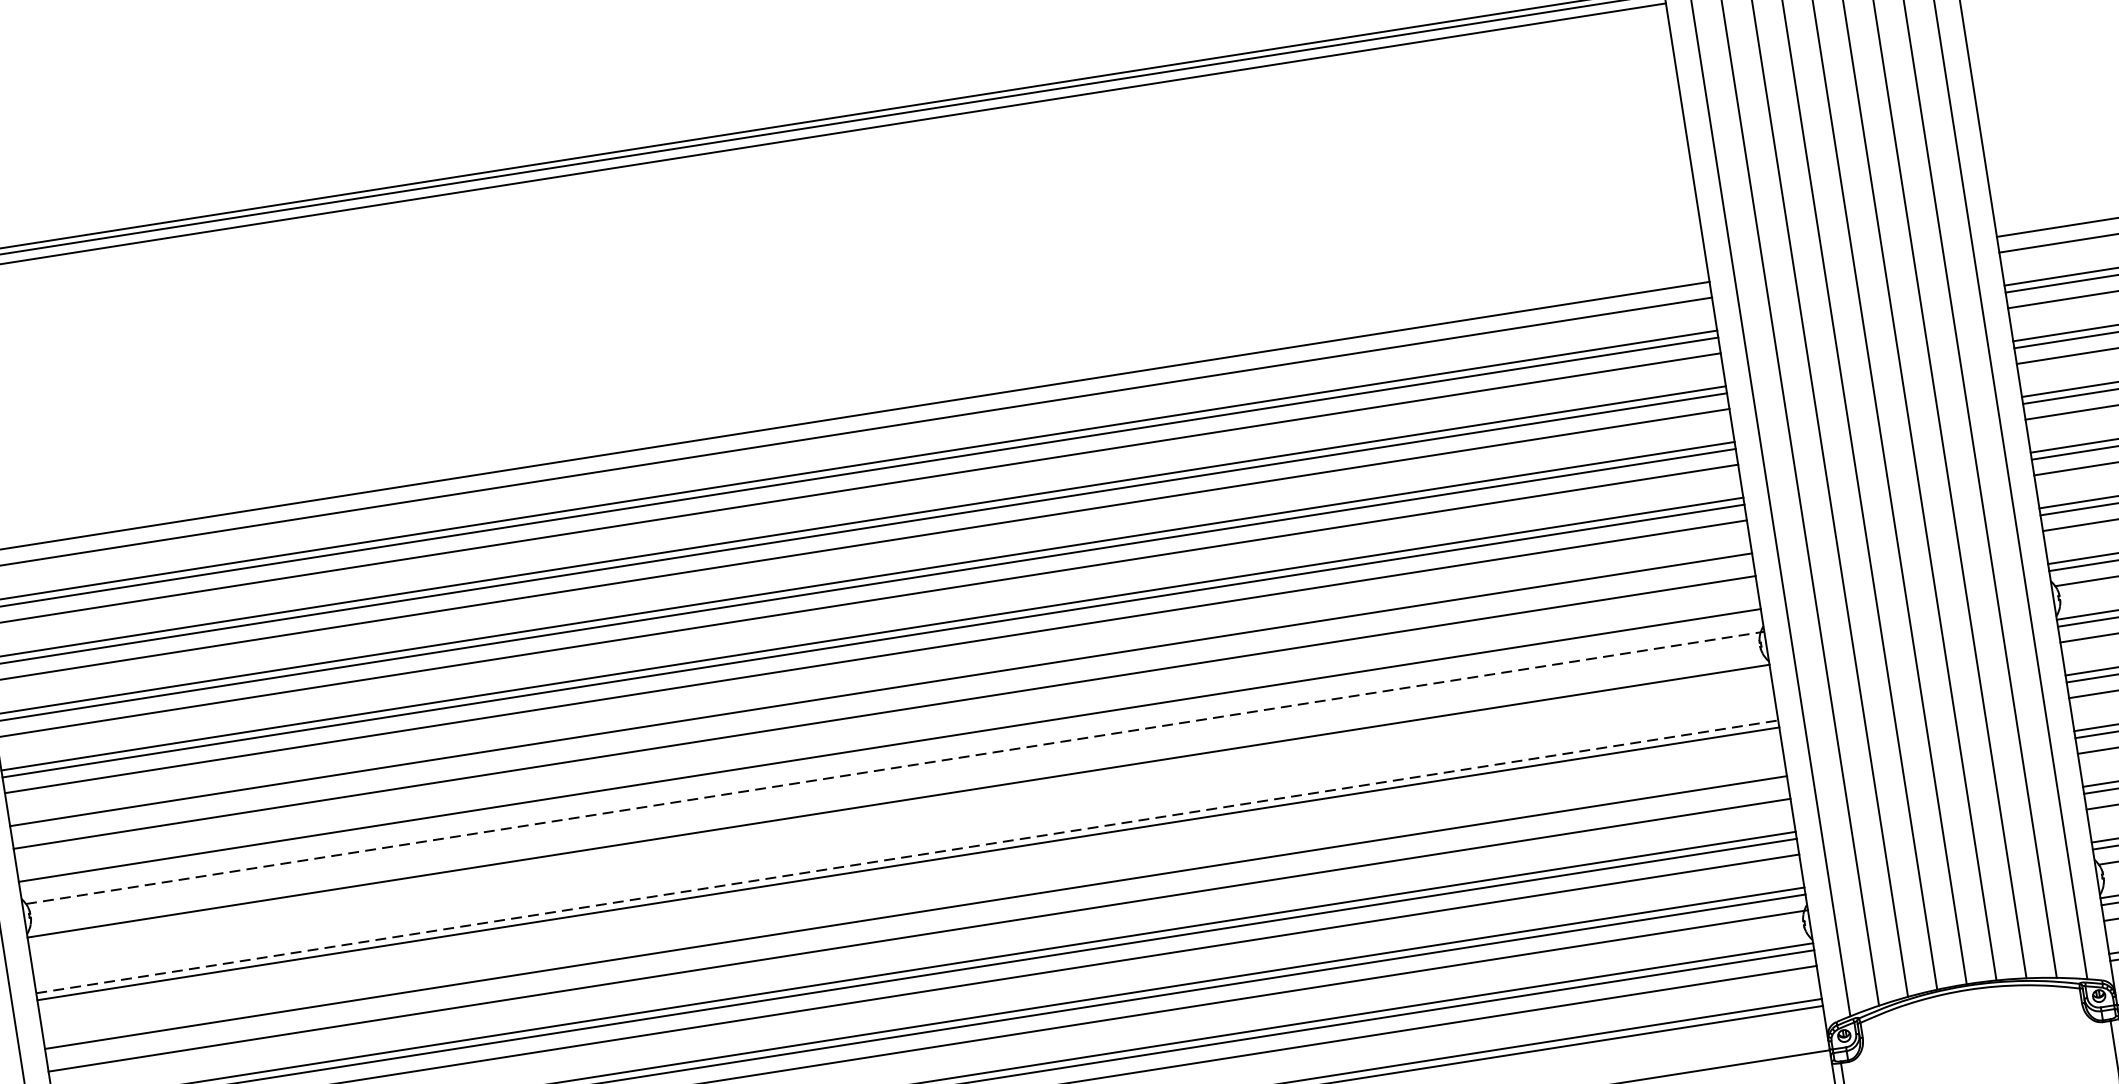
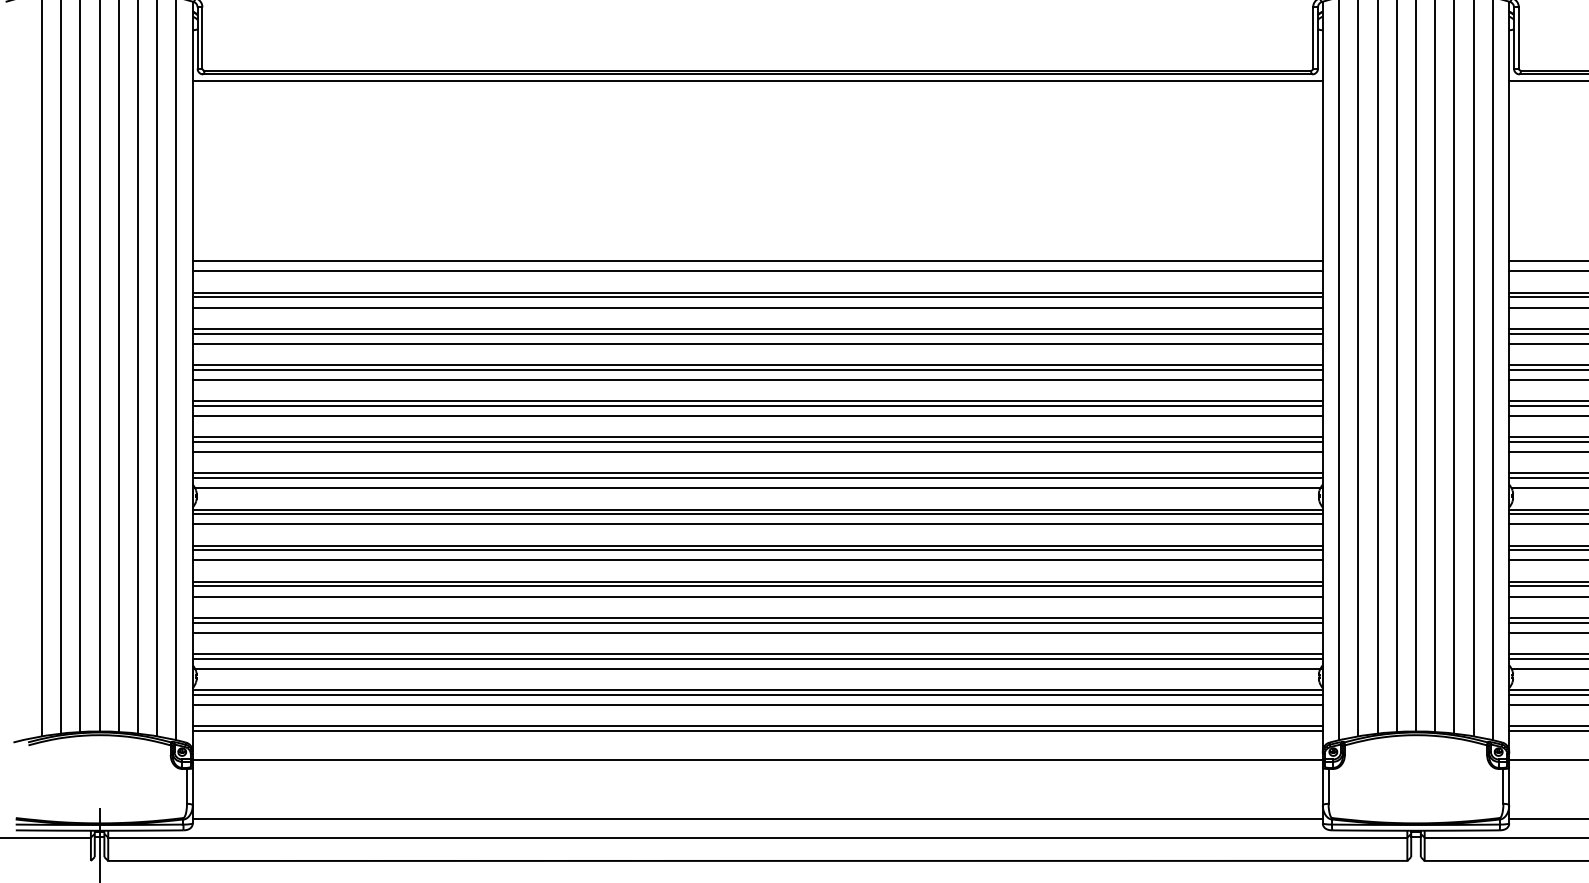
line: (881, 696) -> (757, 441), added
line: (890, 753) -> (757, 478), added
line: (896, 768) -> (759, 488), dashed -> solid
line: (899, 808) -> (757, 514), added
line: (901, 824) -> (757, 524), added
line: (908, 856) -> (758, 545), dashed -> solid
line: (910, 879) -> (757, 560), added
line: (916, 919) -> (757, 586), added

